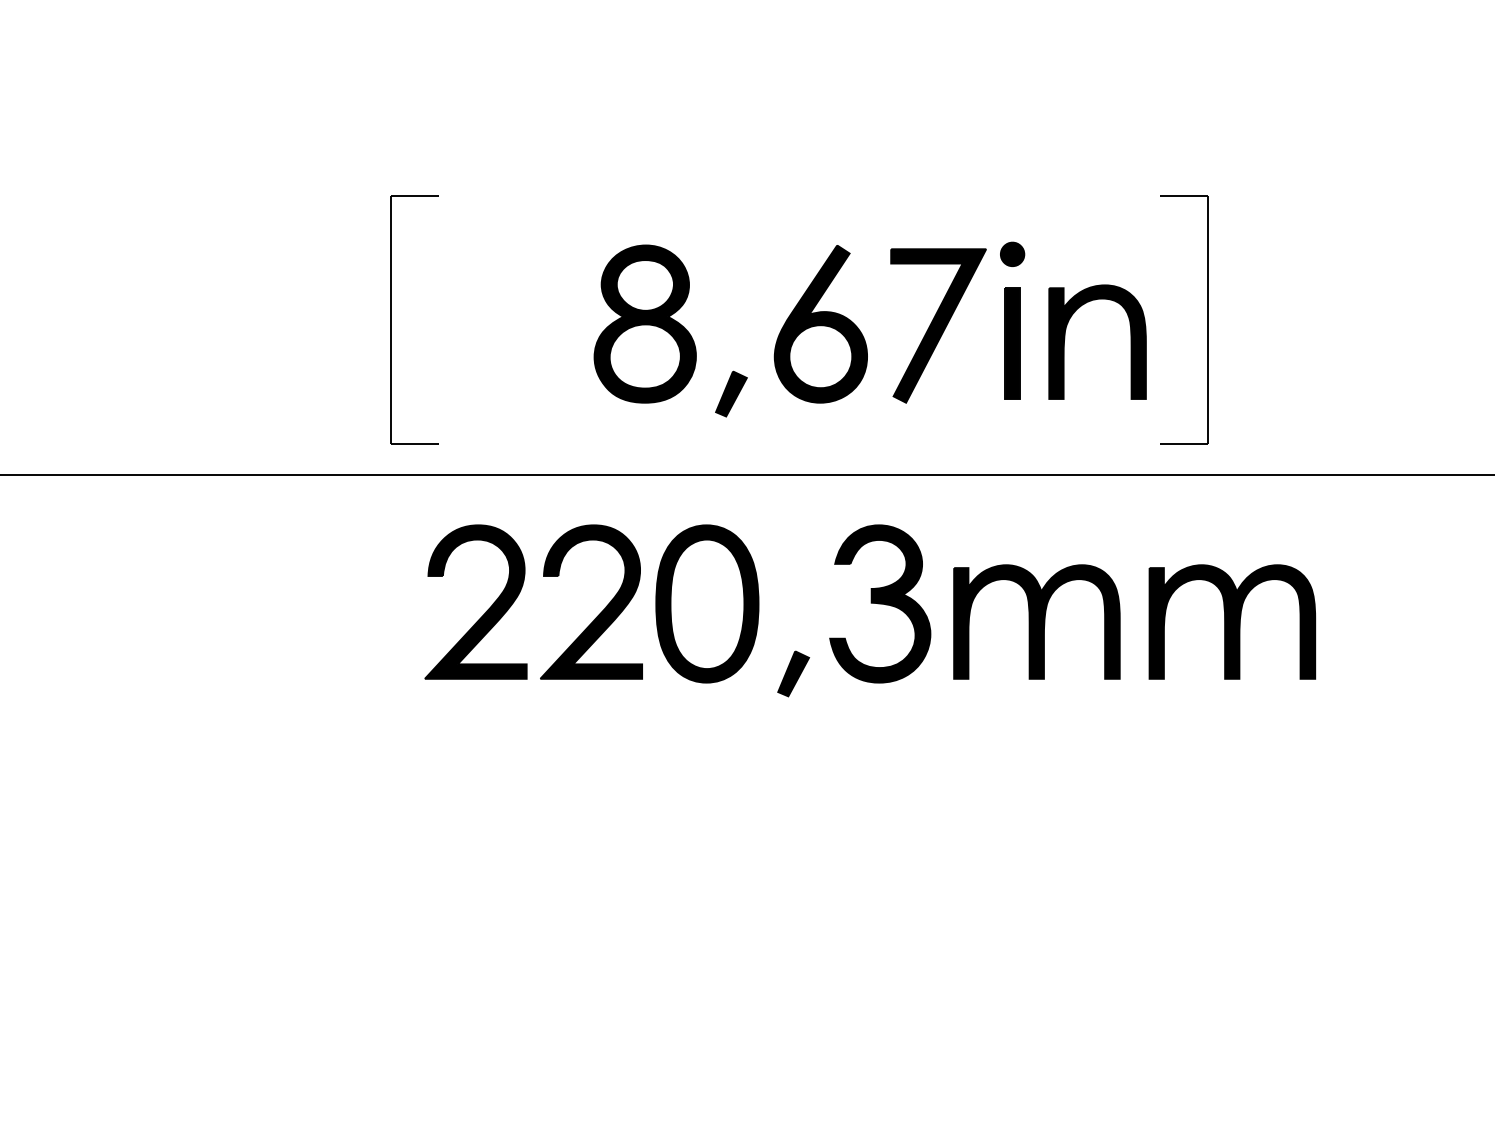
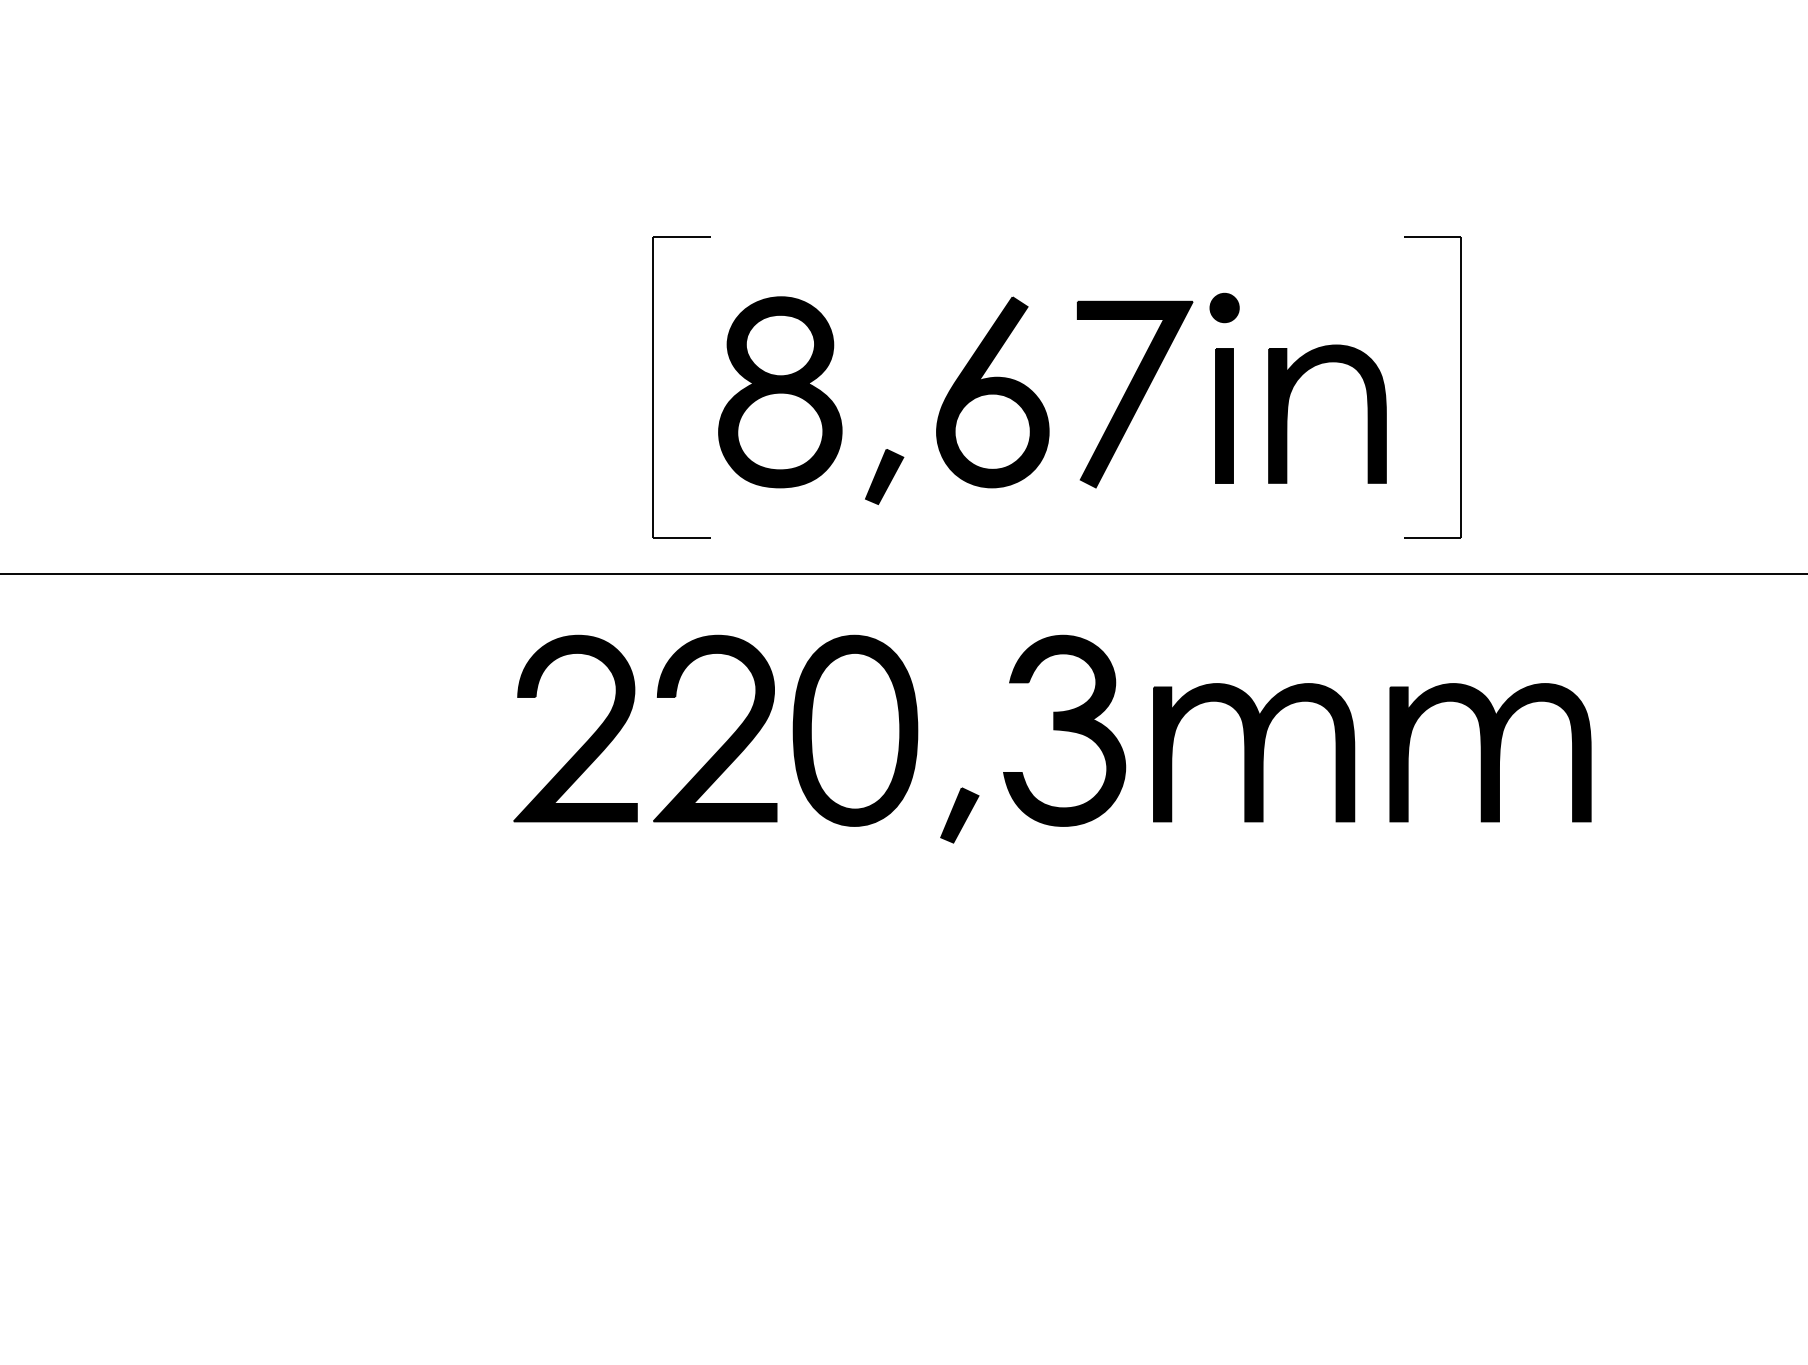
part: (391, 320) -> (653, 387), moved

